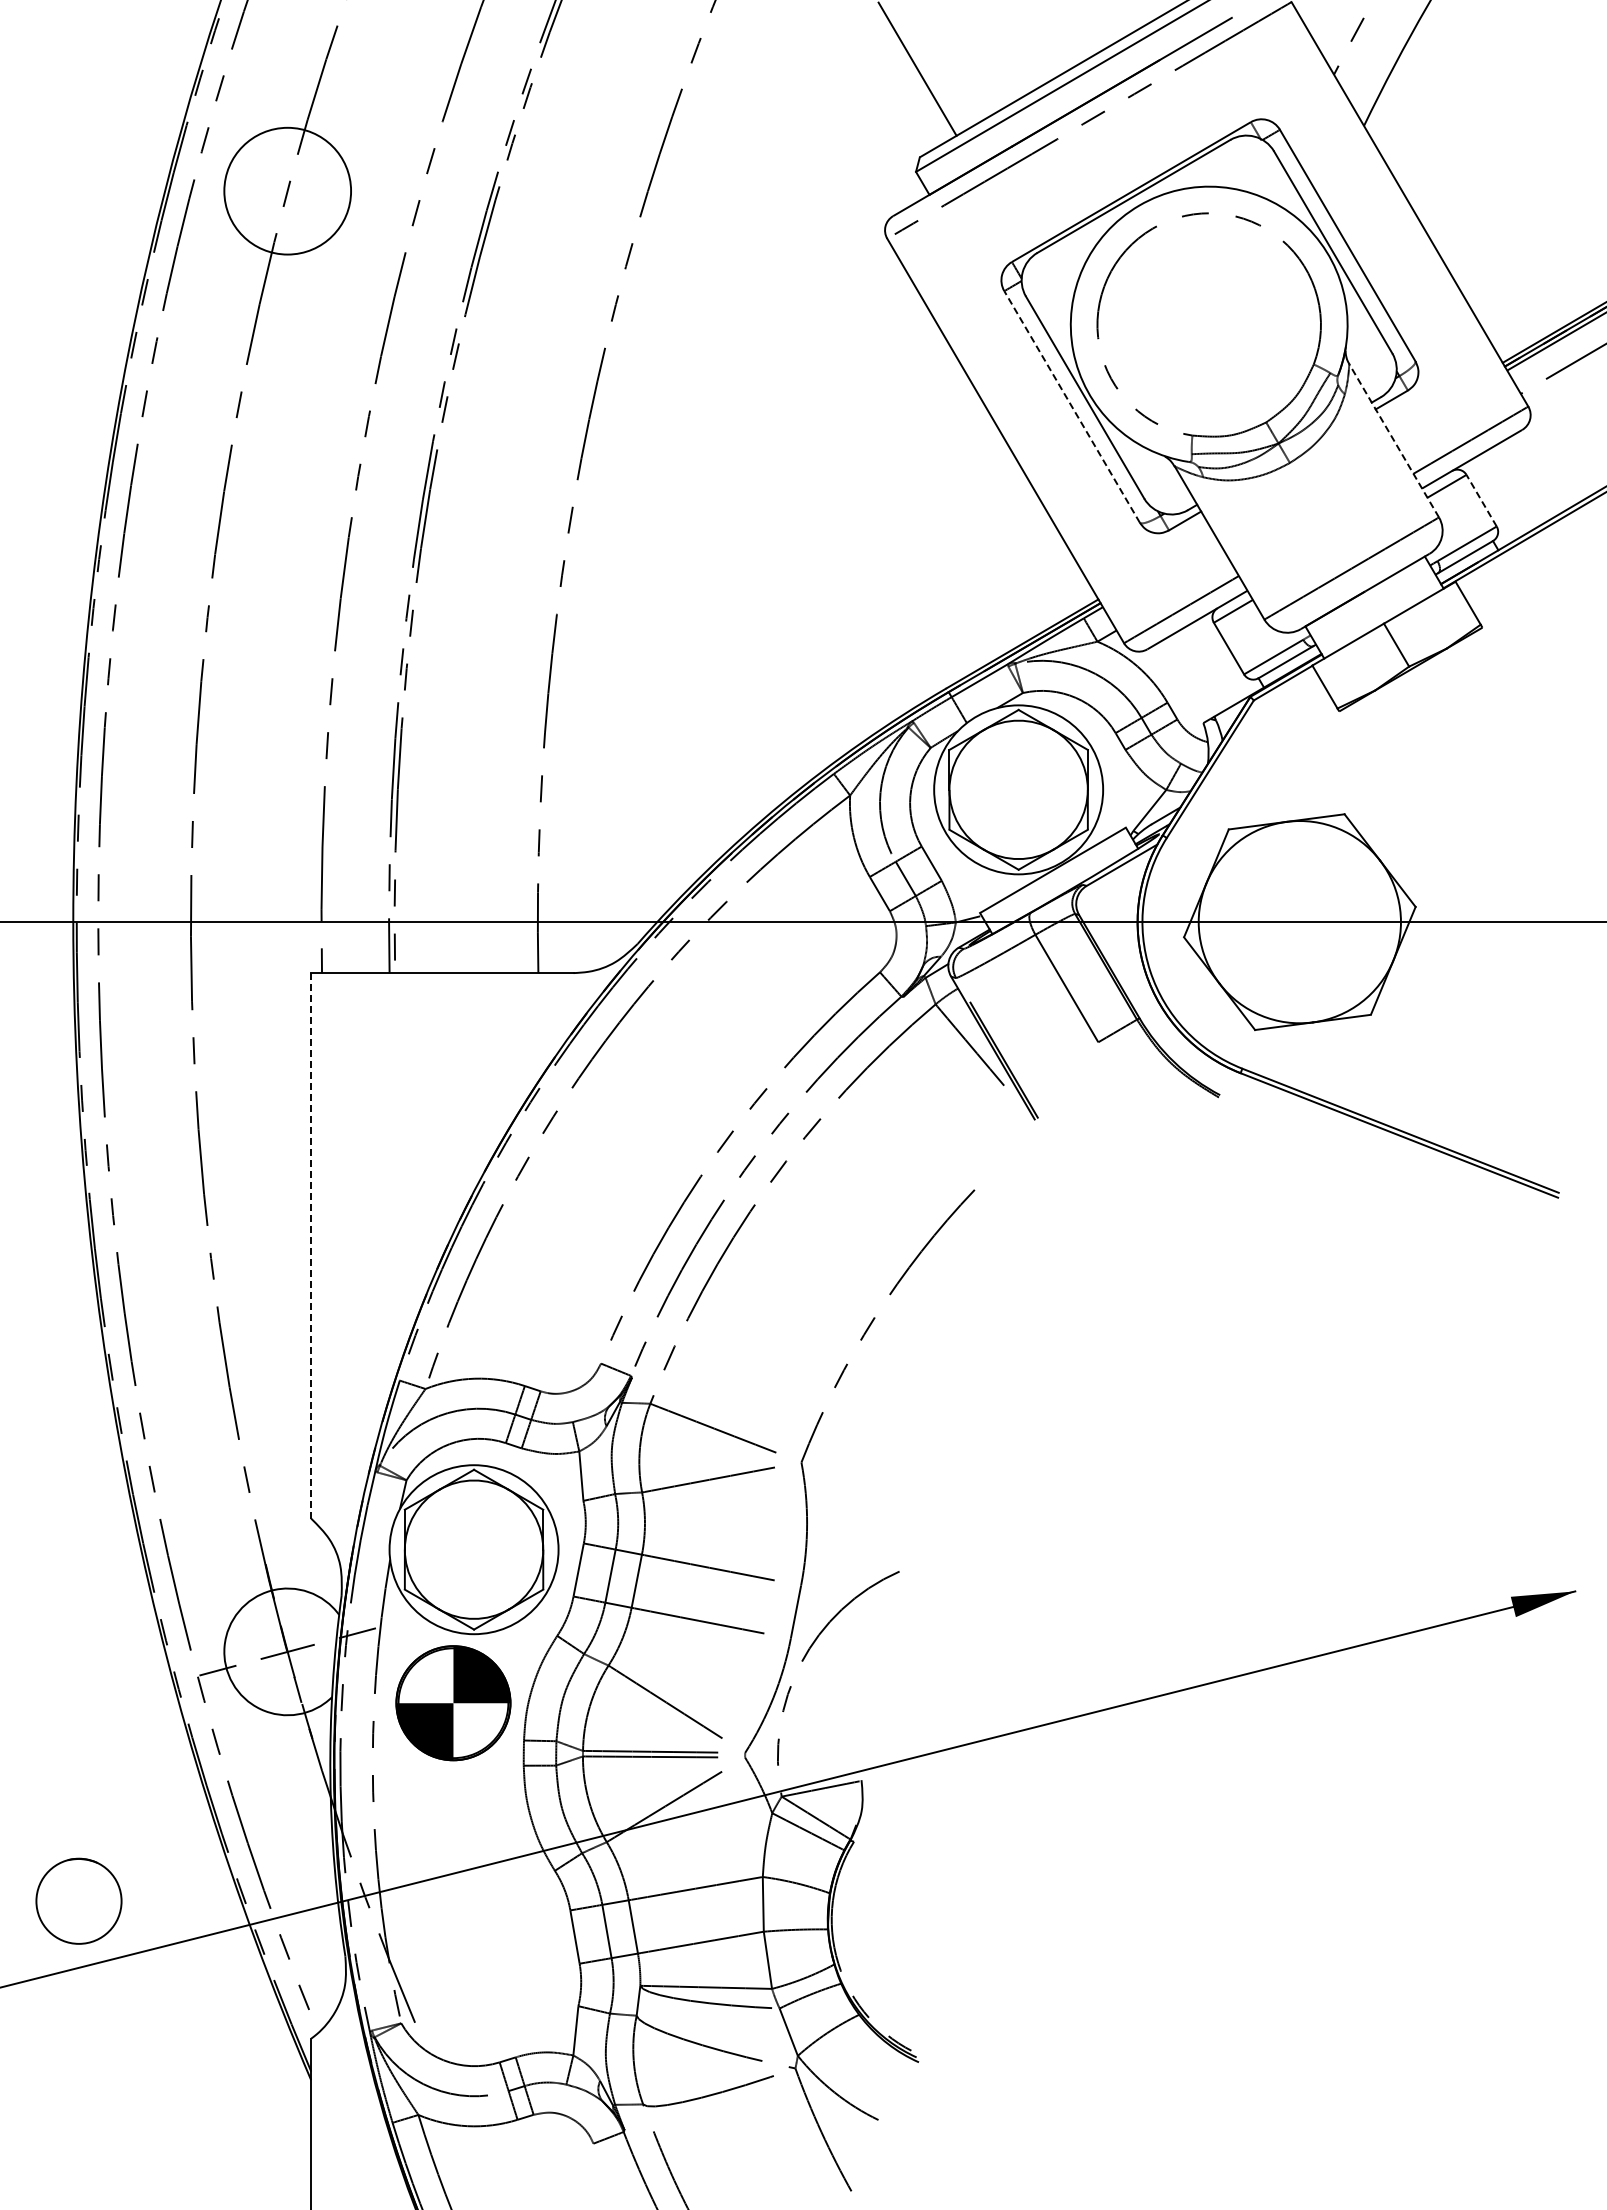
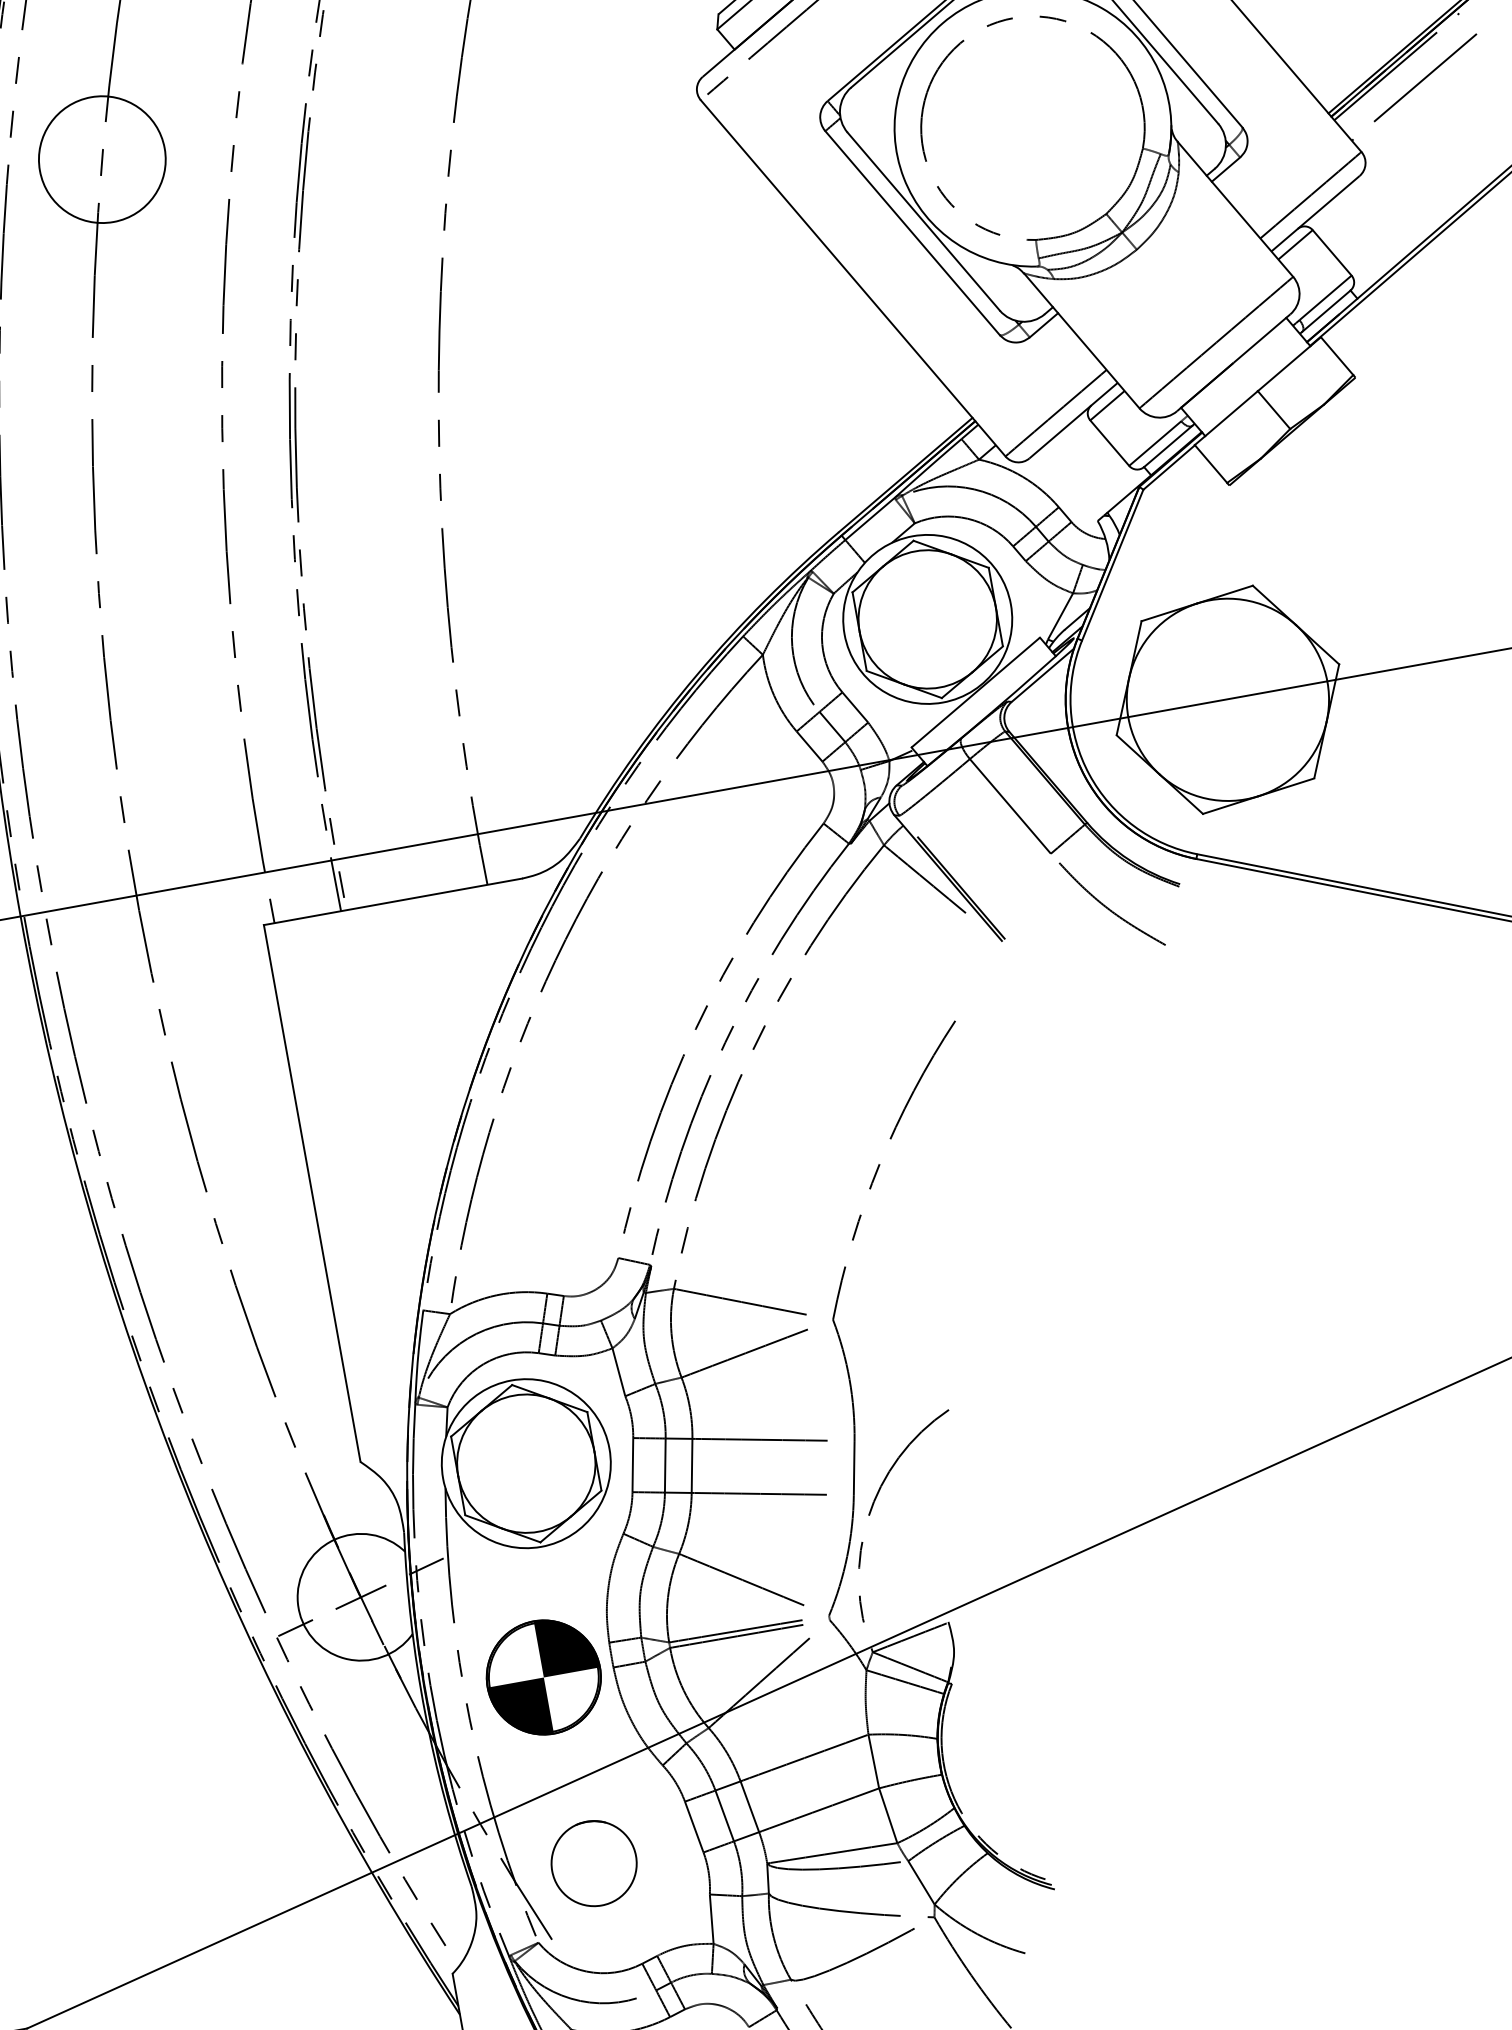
line: (1071, 406) -> (911, 232), dashed -> solid
line: (1394, 440) -> (1235, 209), dashed -> solid
line: (1481, 500) -> (1332, 252), dashed -> solid
curve: (1145, 1105) -> (1108, 907), added
line: (311, 1245) -> (312, 1193), dashed -> solid
part: (453, 1703) -> (543, 1677), moved
circle: (78, 1900) -> (593, 1862), moved

